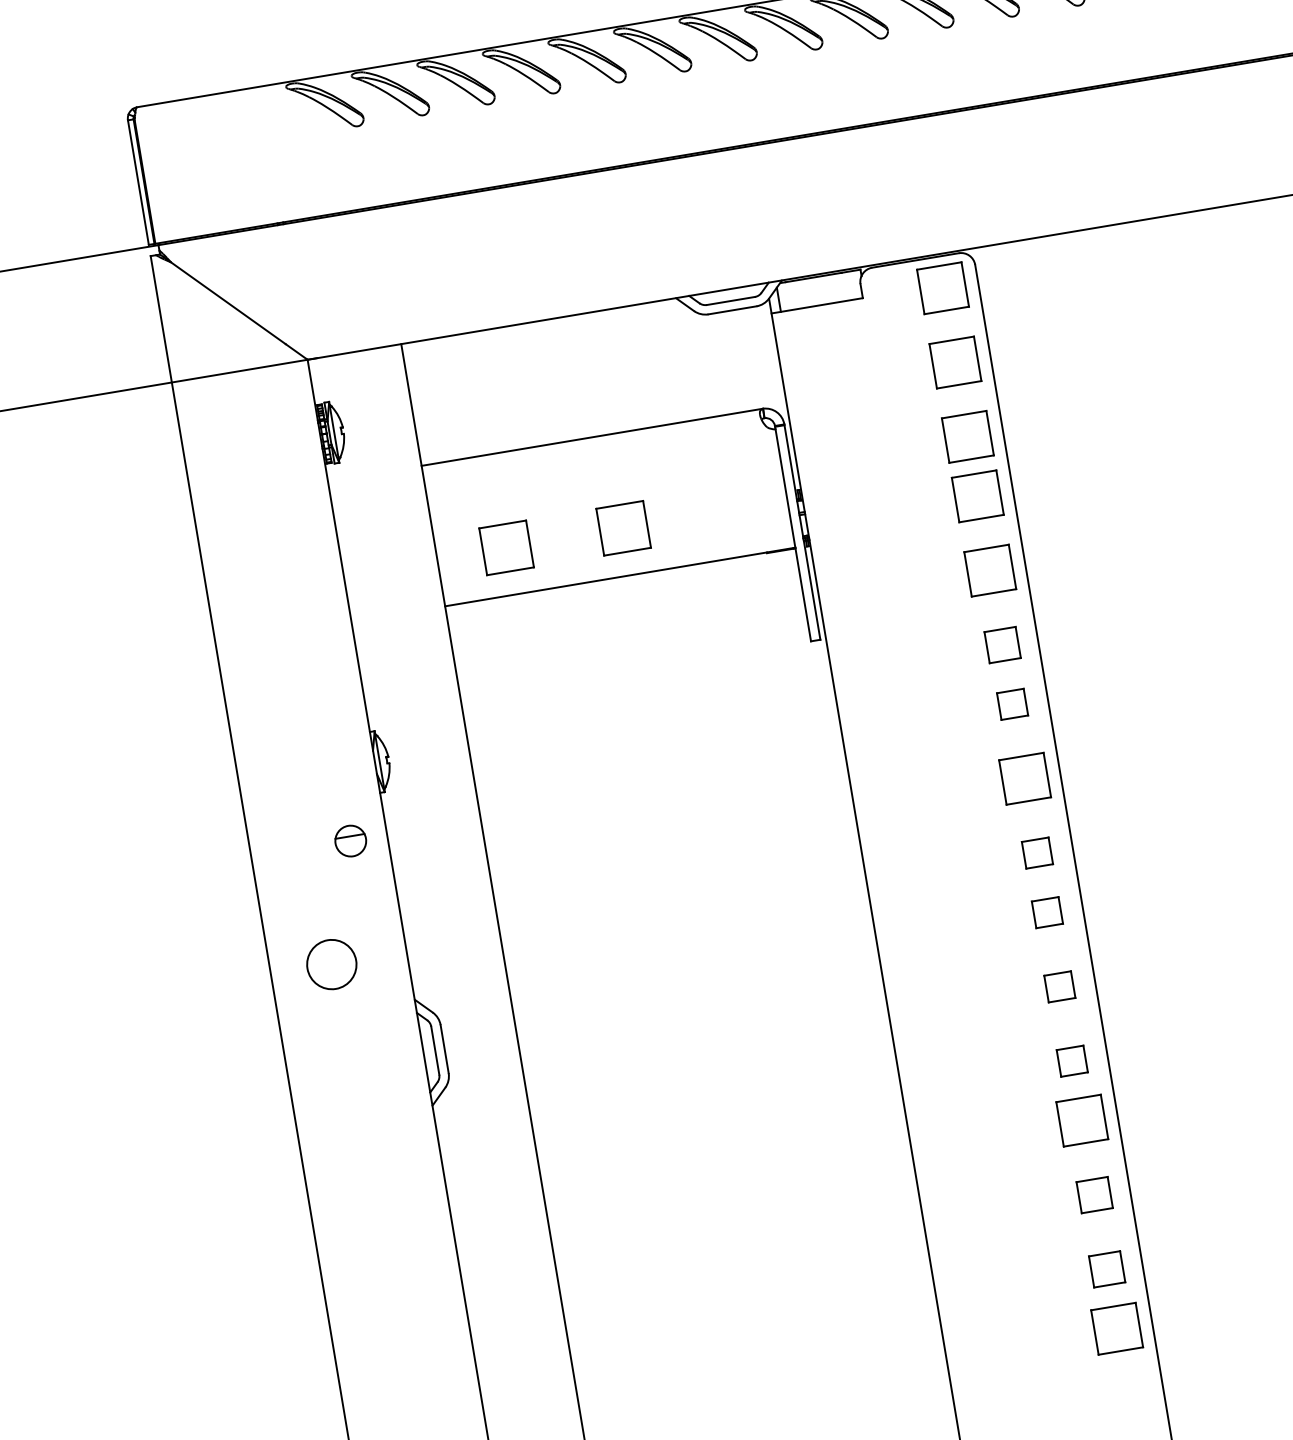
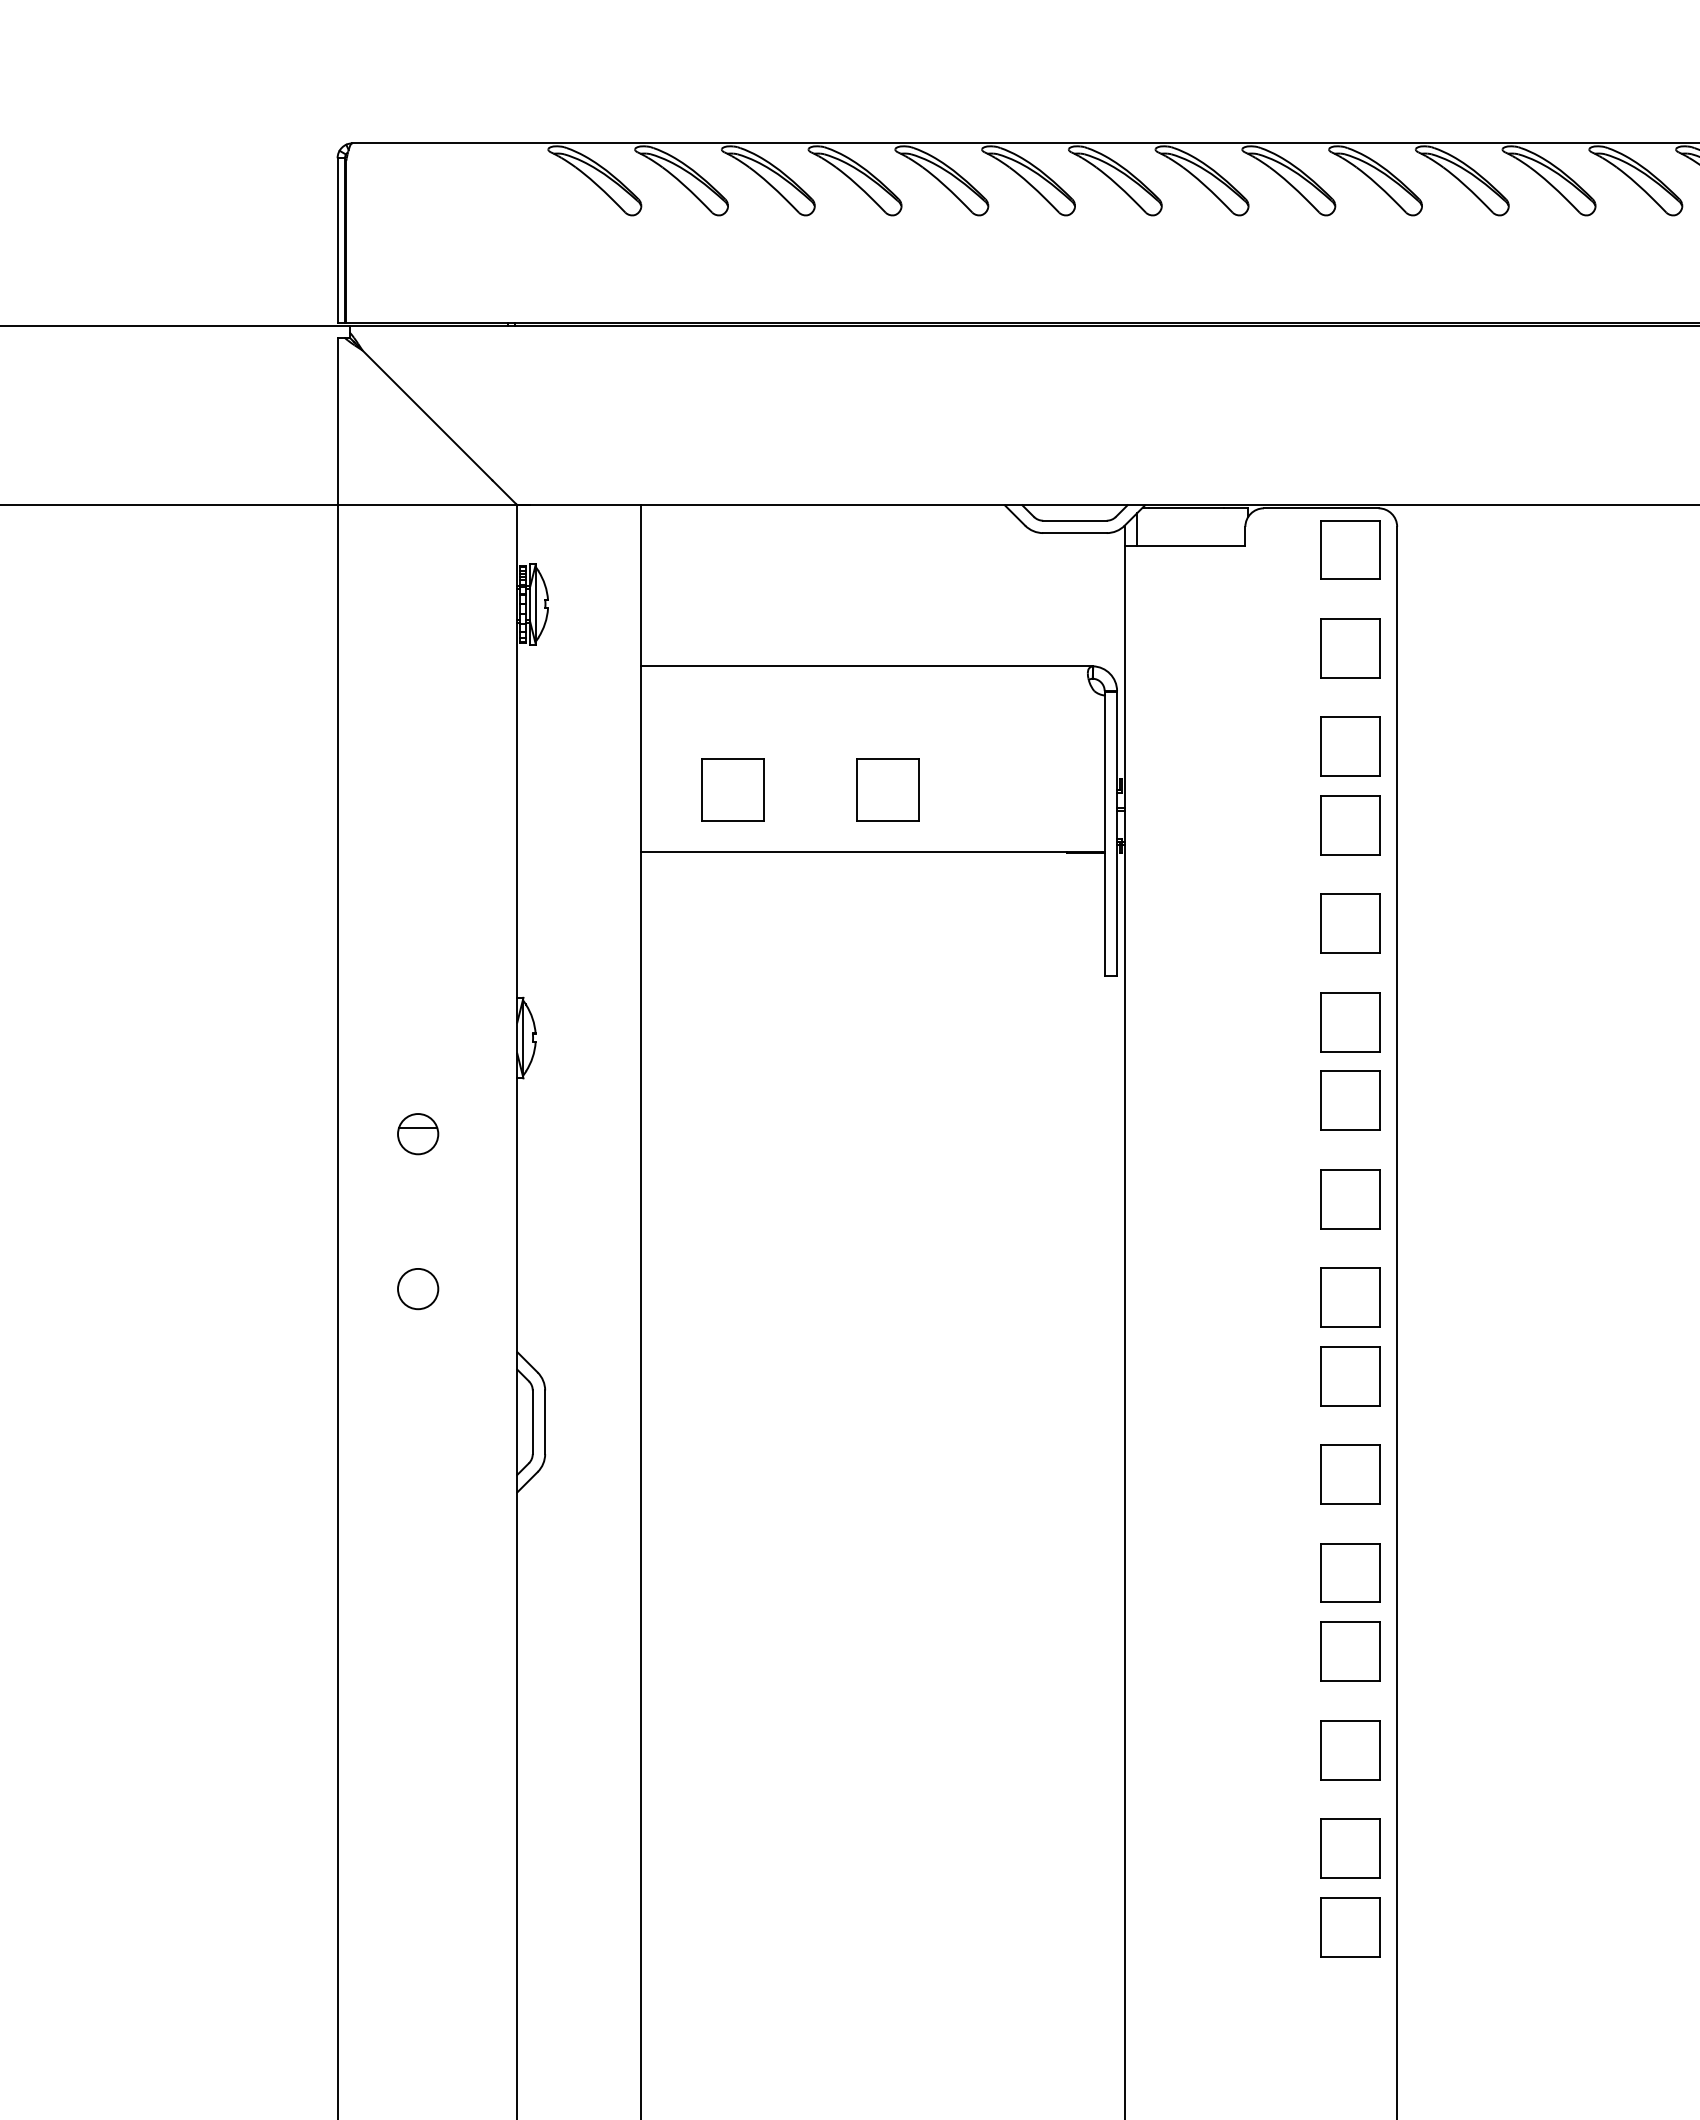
part: (1002, 645) -> (1350, 1022), size x1.43
part: (1012, 704) -> (1350, 1100), size x1.67
part: (351, 841) -> (418, 1134), moved
part: (1037, 853) -> (1350, 1297), size x1.67
part: (1047, 912) -> (1350, 1376), size x1.67
circle: (332, 964) -> (418, 1288), size x0.62
part: (1059, 986) -> (1350, 1474), size x1.67
part: (1072, 1060) -> (1350, 1572), size x1.67
part: (1094, 1195) -> (1350, 1750), size x1.43
part: (1107, 1269) -> (1350, 1848), size x1.43

